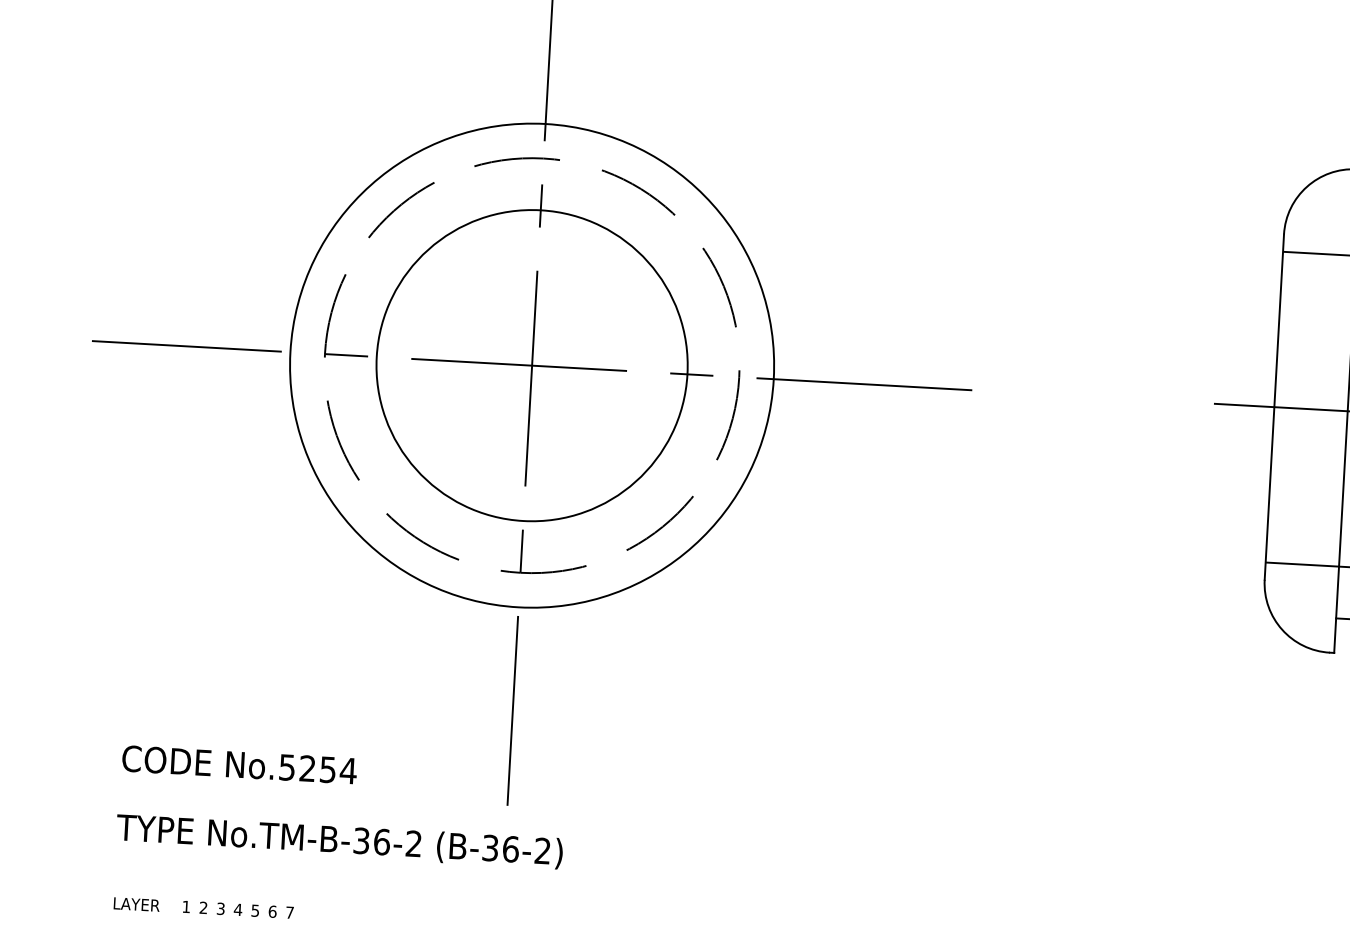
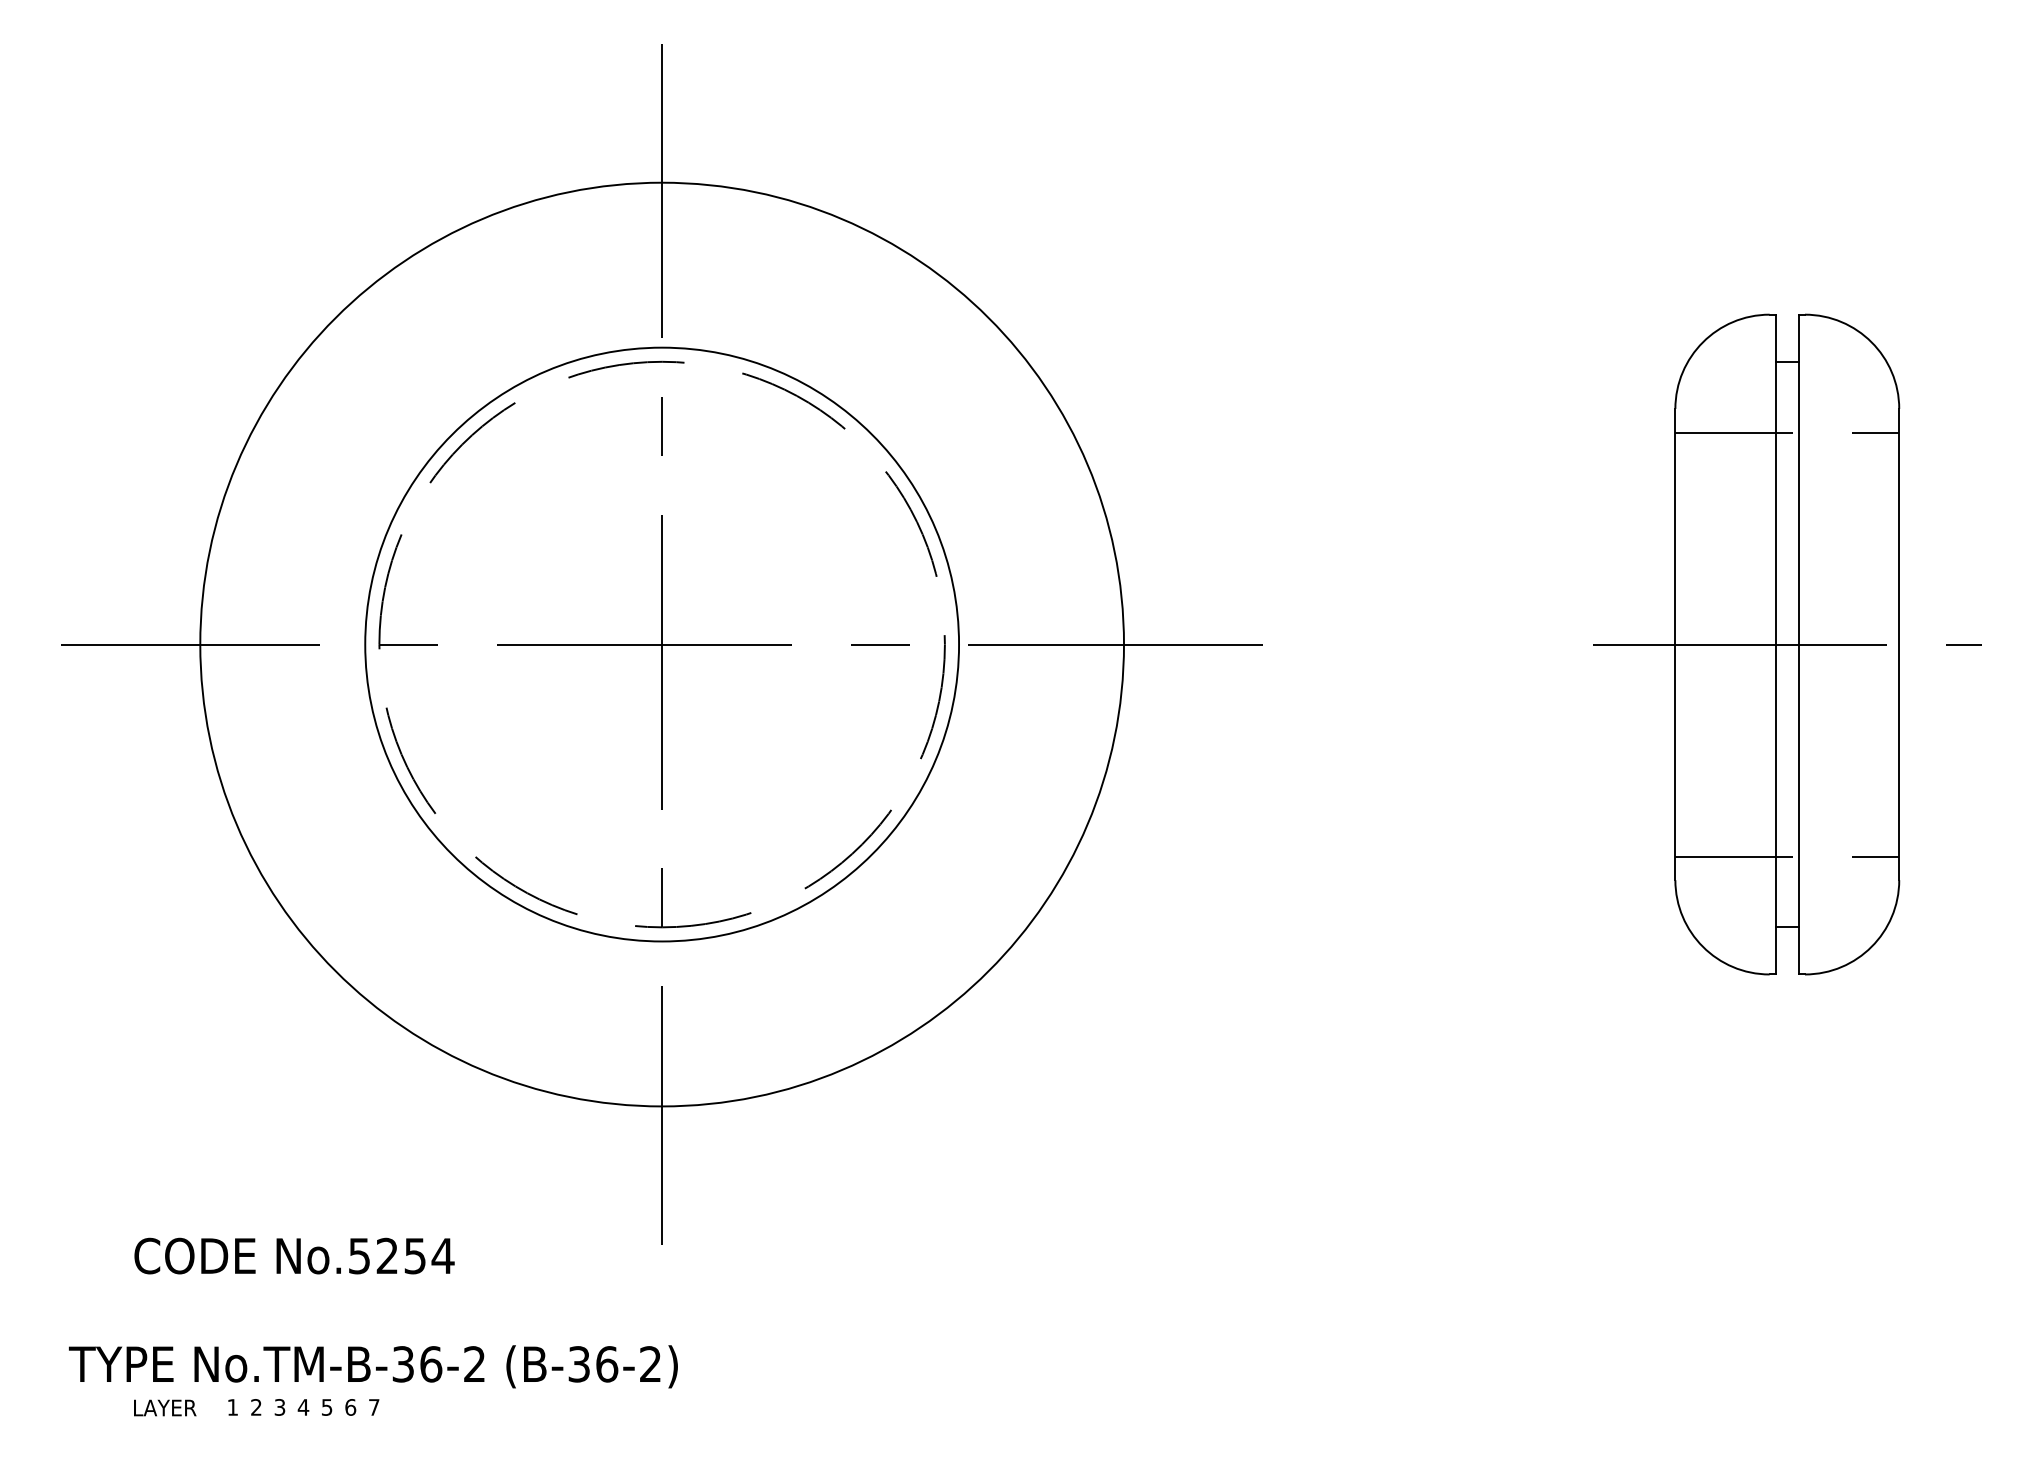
circle: (532, 365) -> (662, 644), size x1.4
circle: (532, 365) -> (662, 644), size x1.4
text: (239, 764) -> (294, 1255), moved
text: (339, 841) -> (373, 1366), moved

